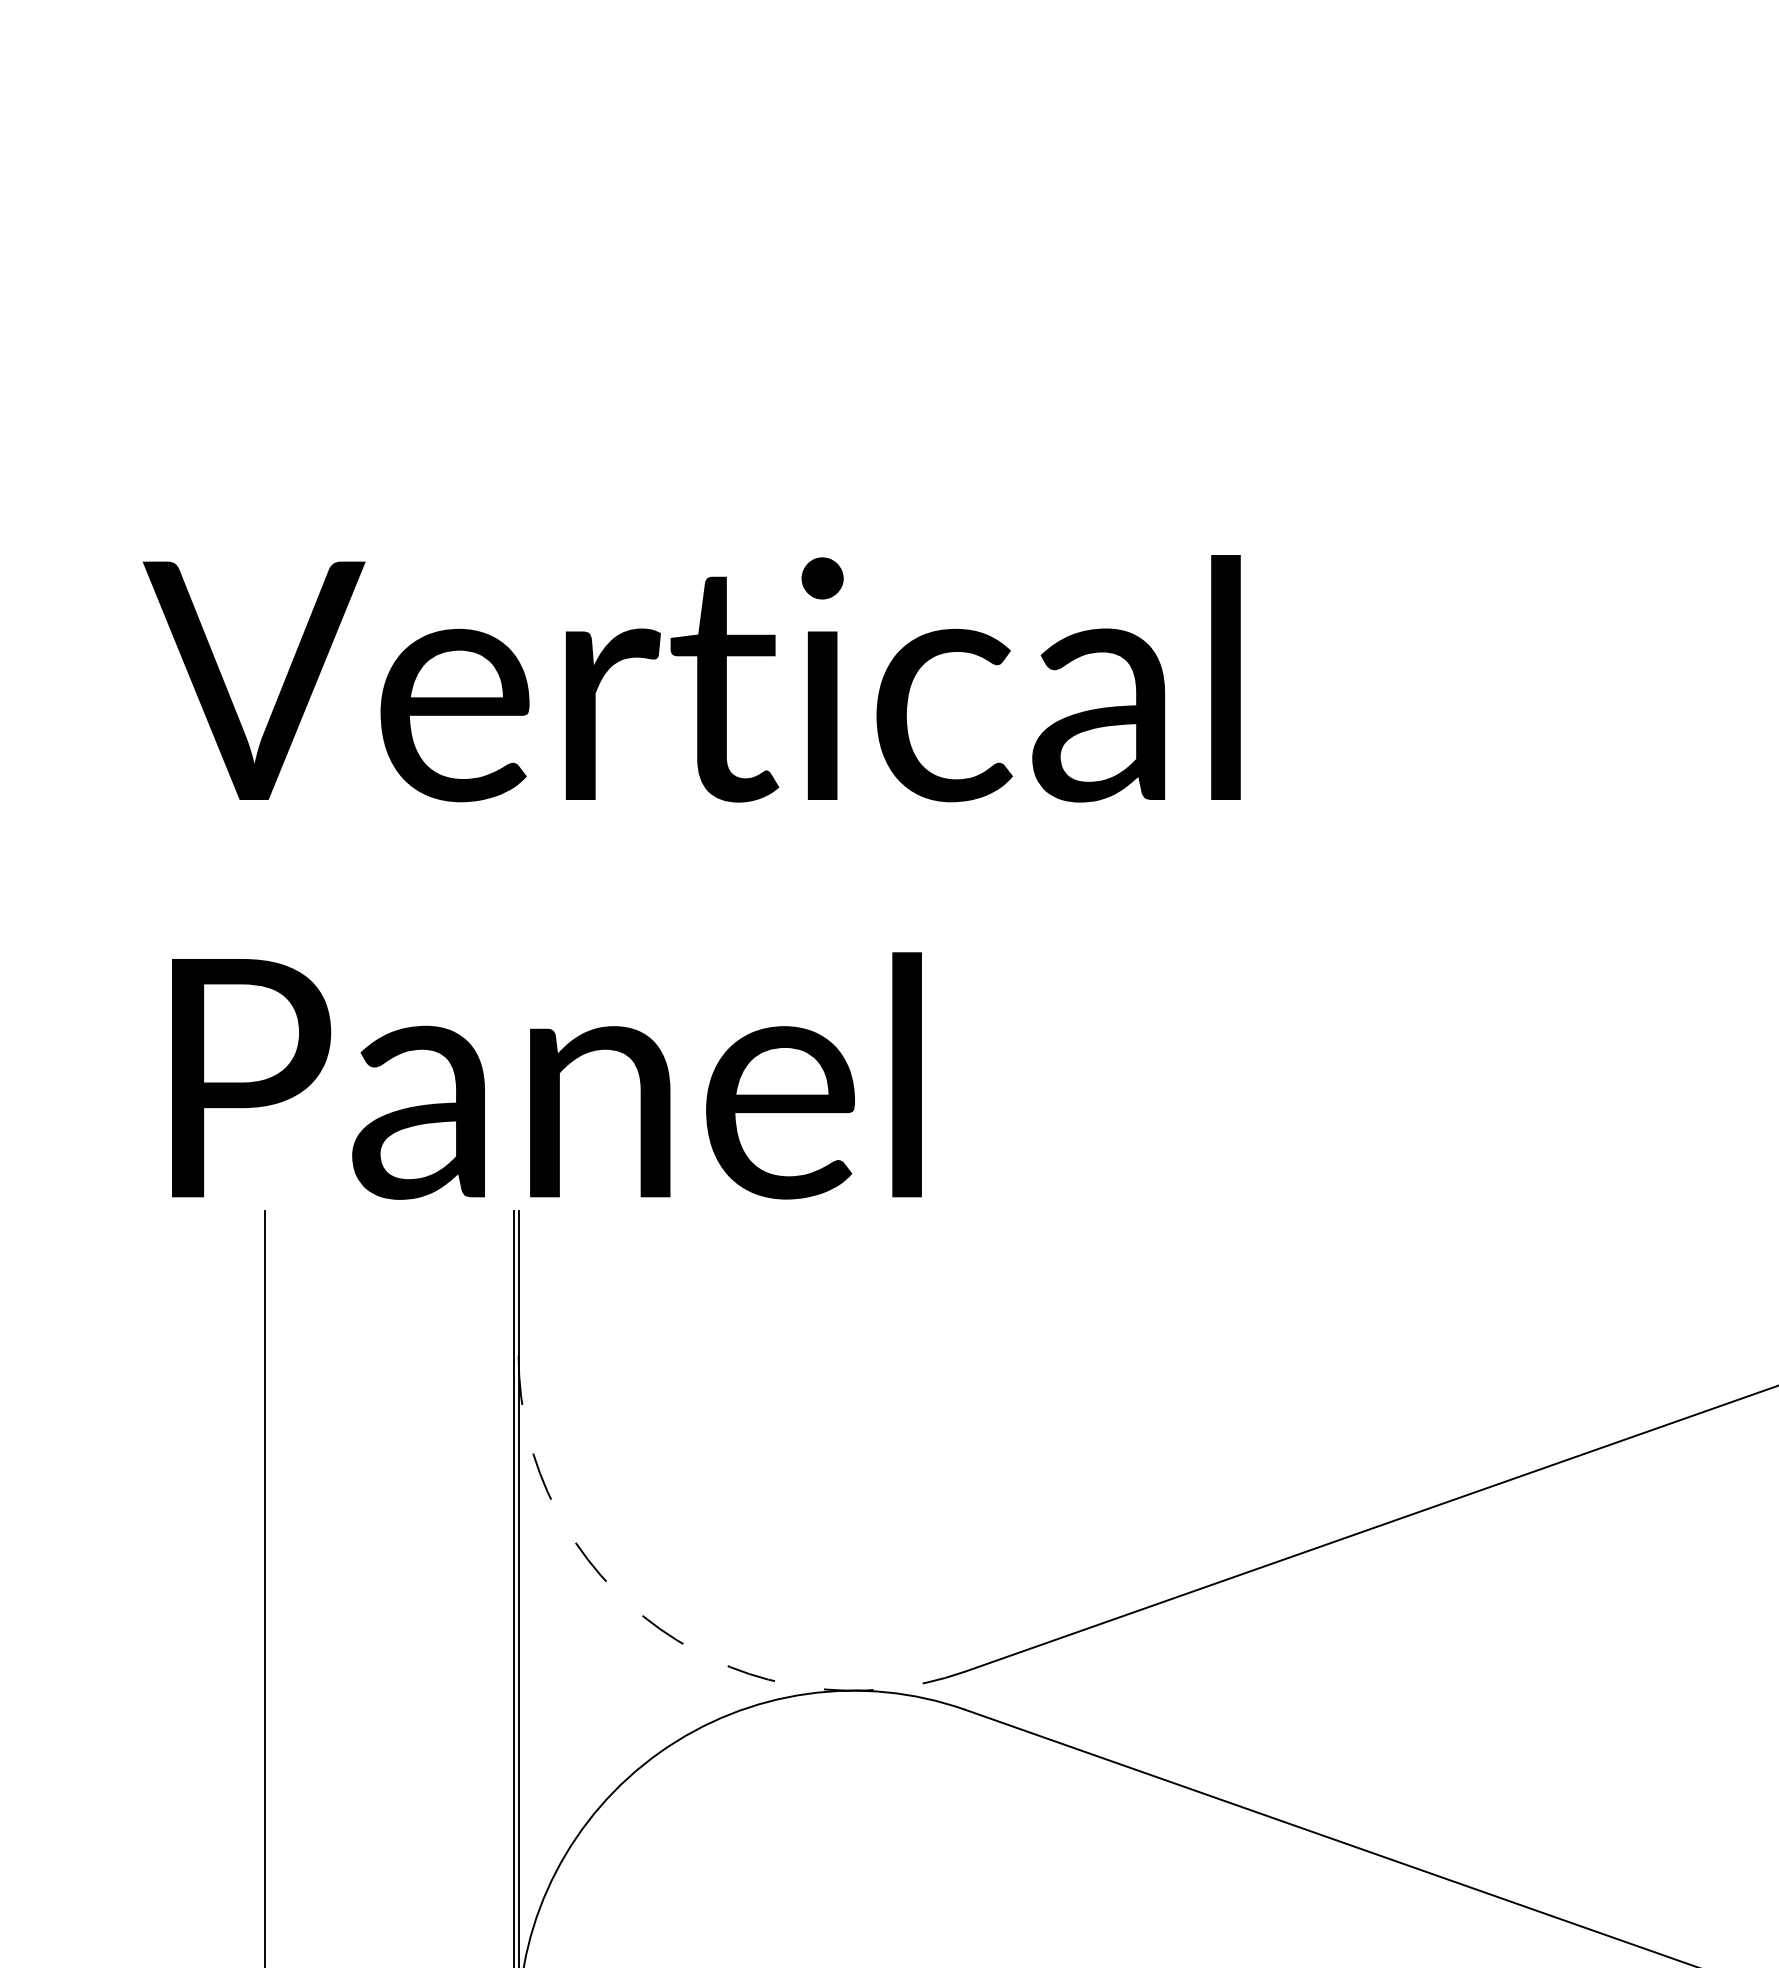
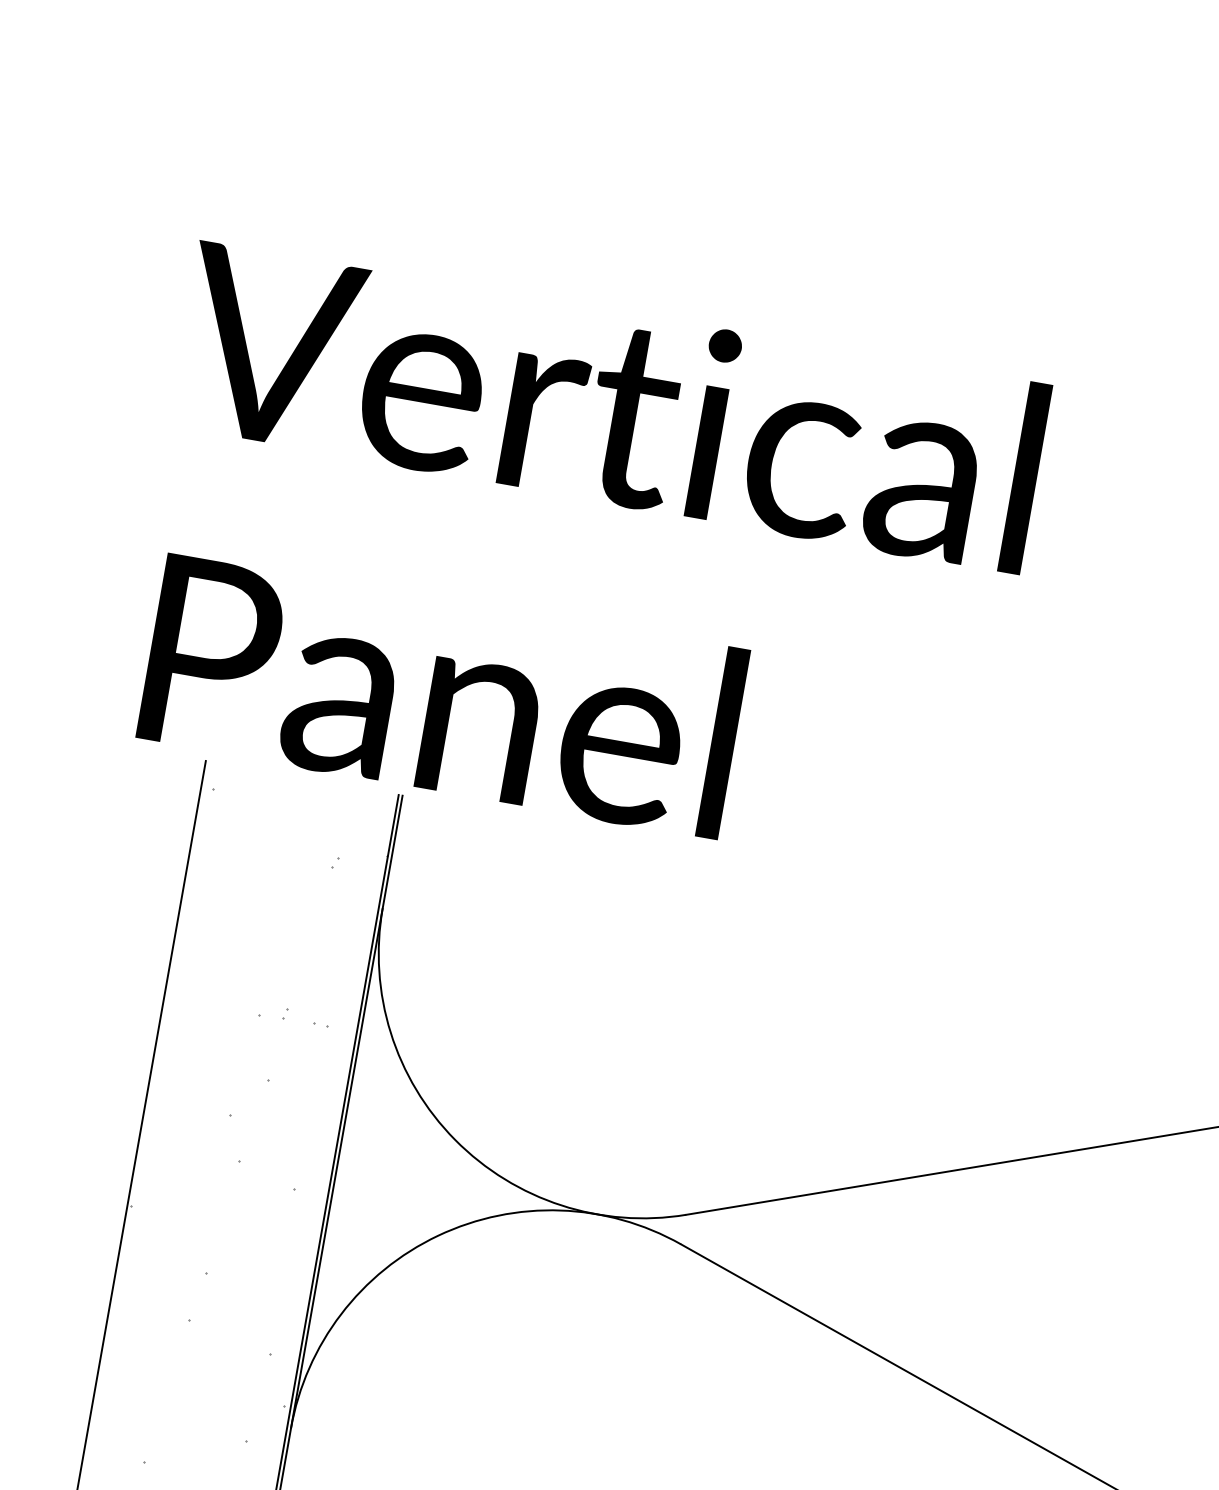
hatch: (390, 1590) -> (251, 1073), added
arc: (660, 1629) -> (455, 1140), dashed -> solid

